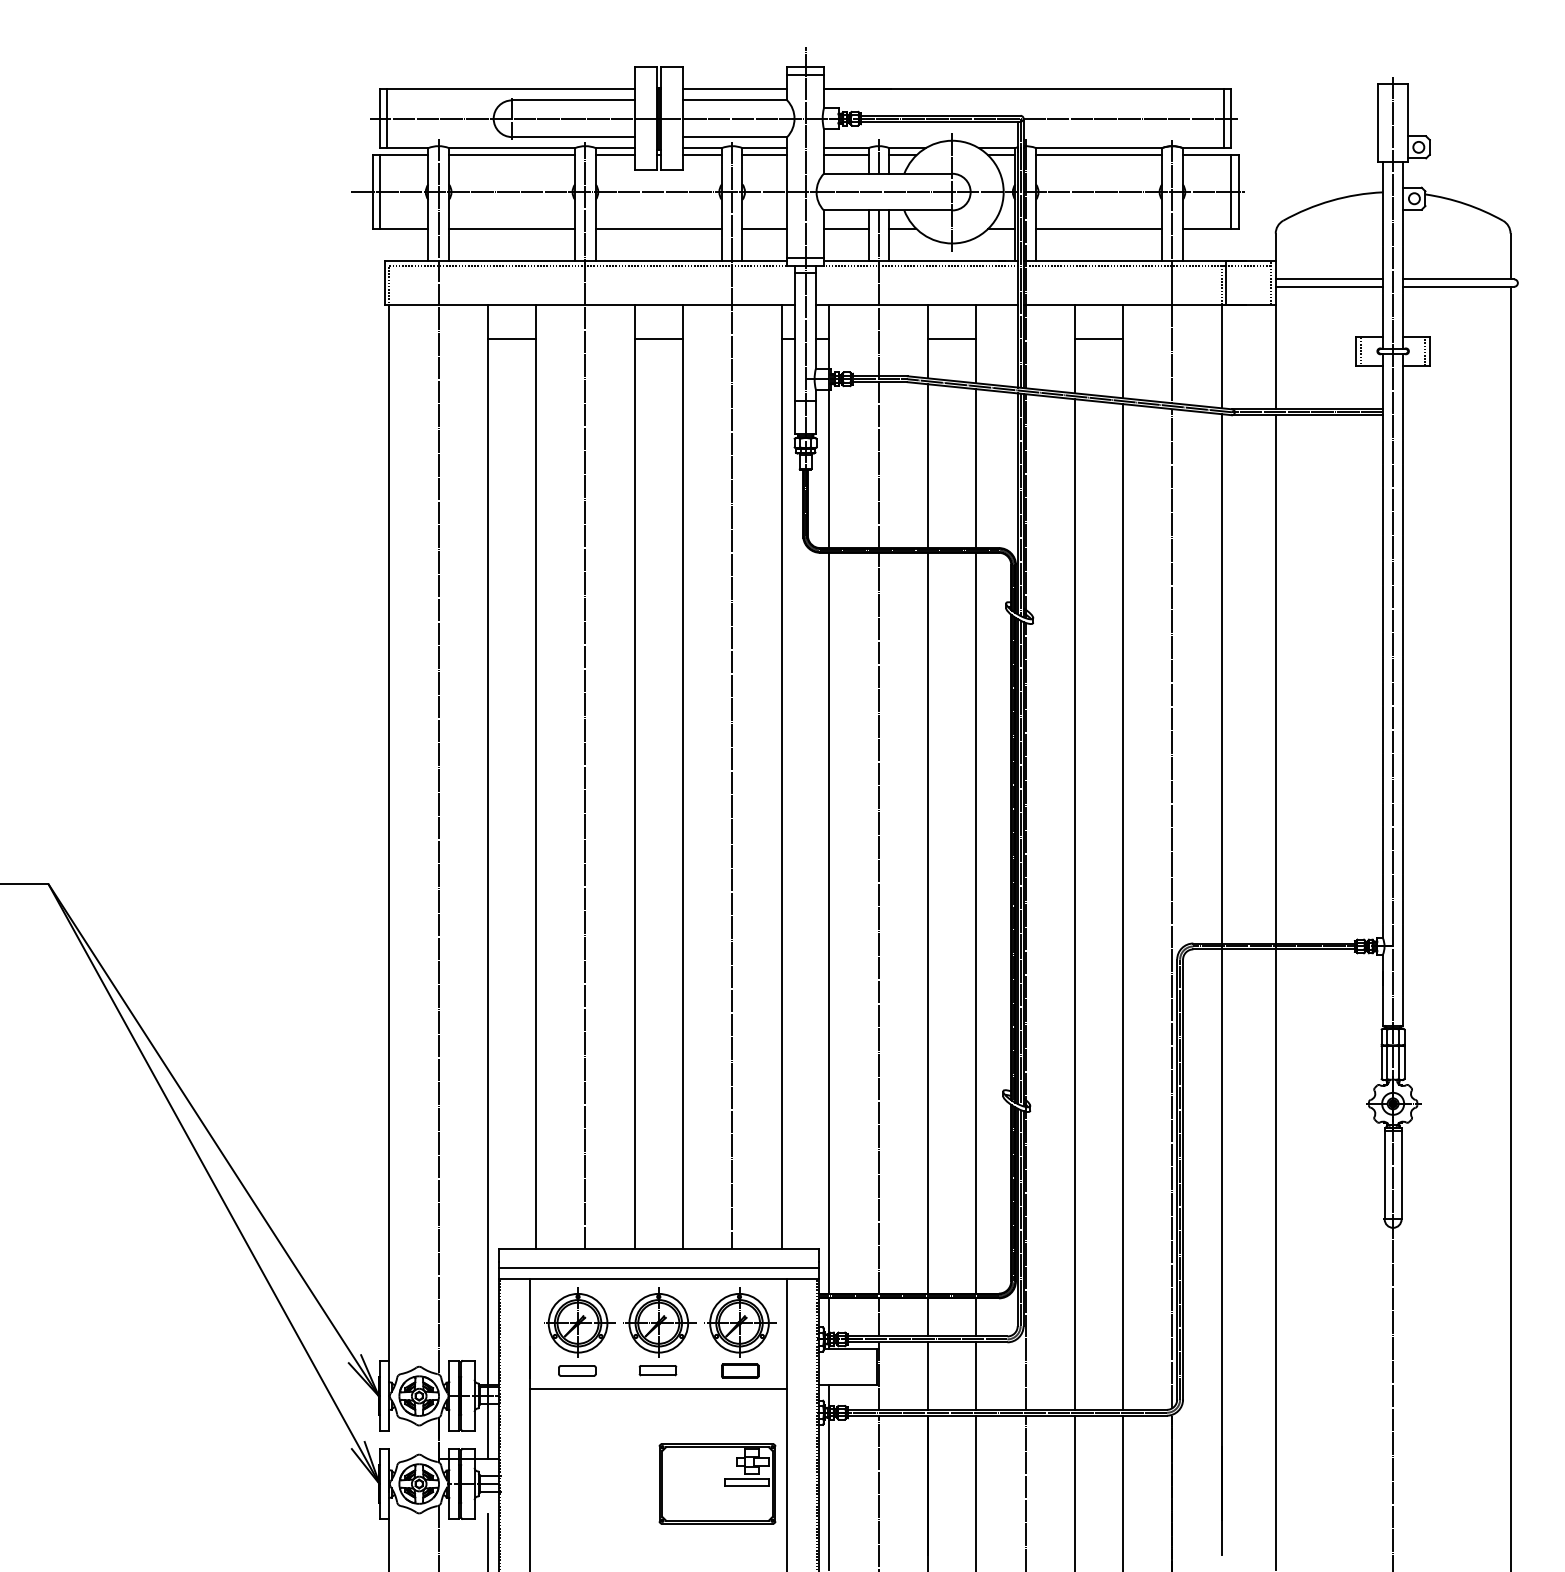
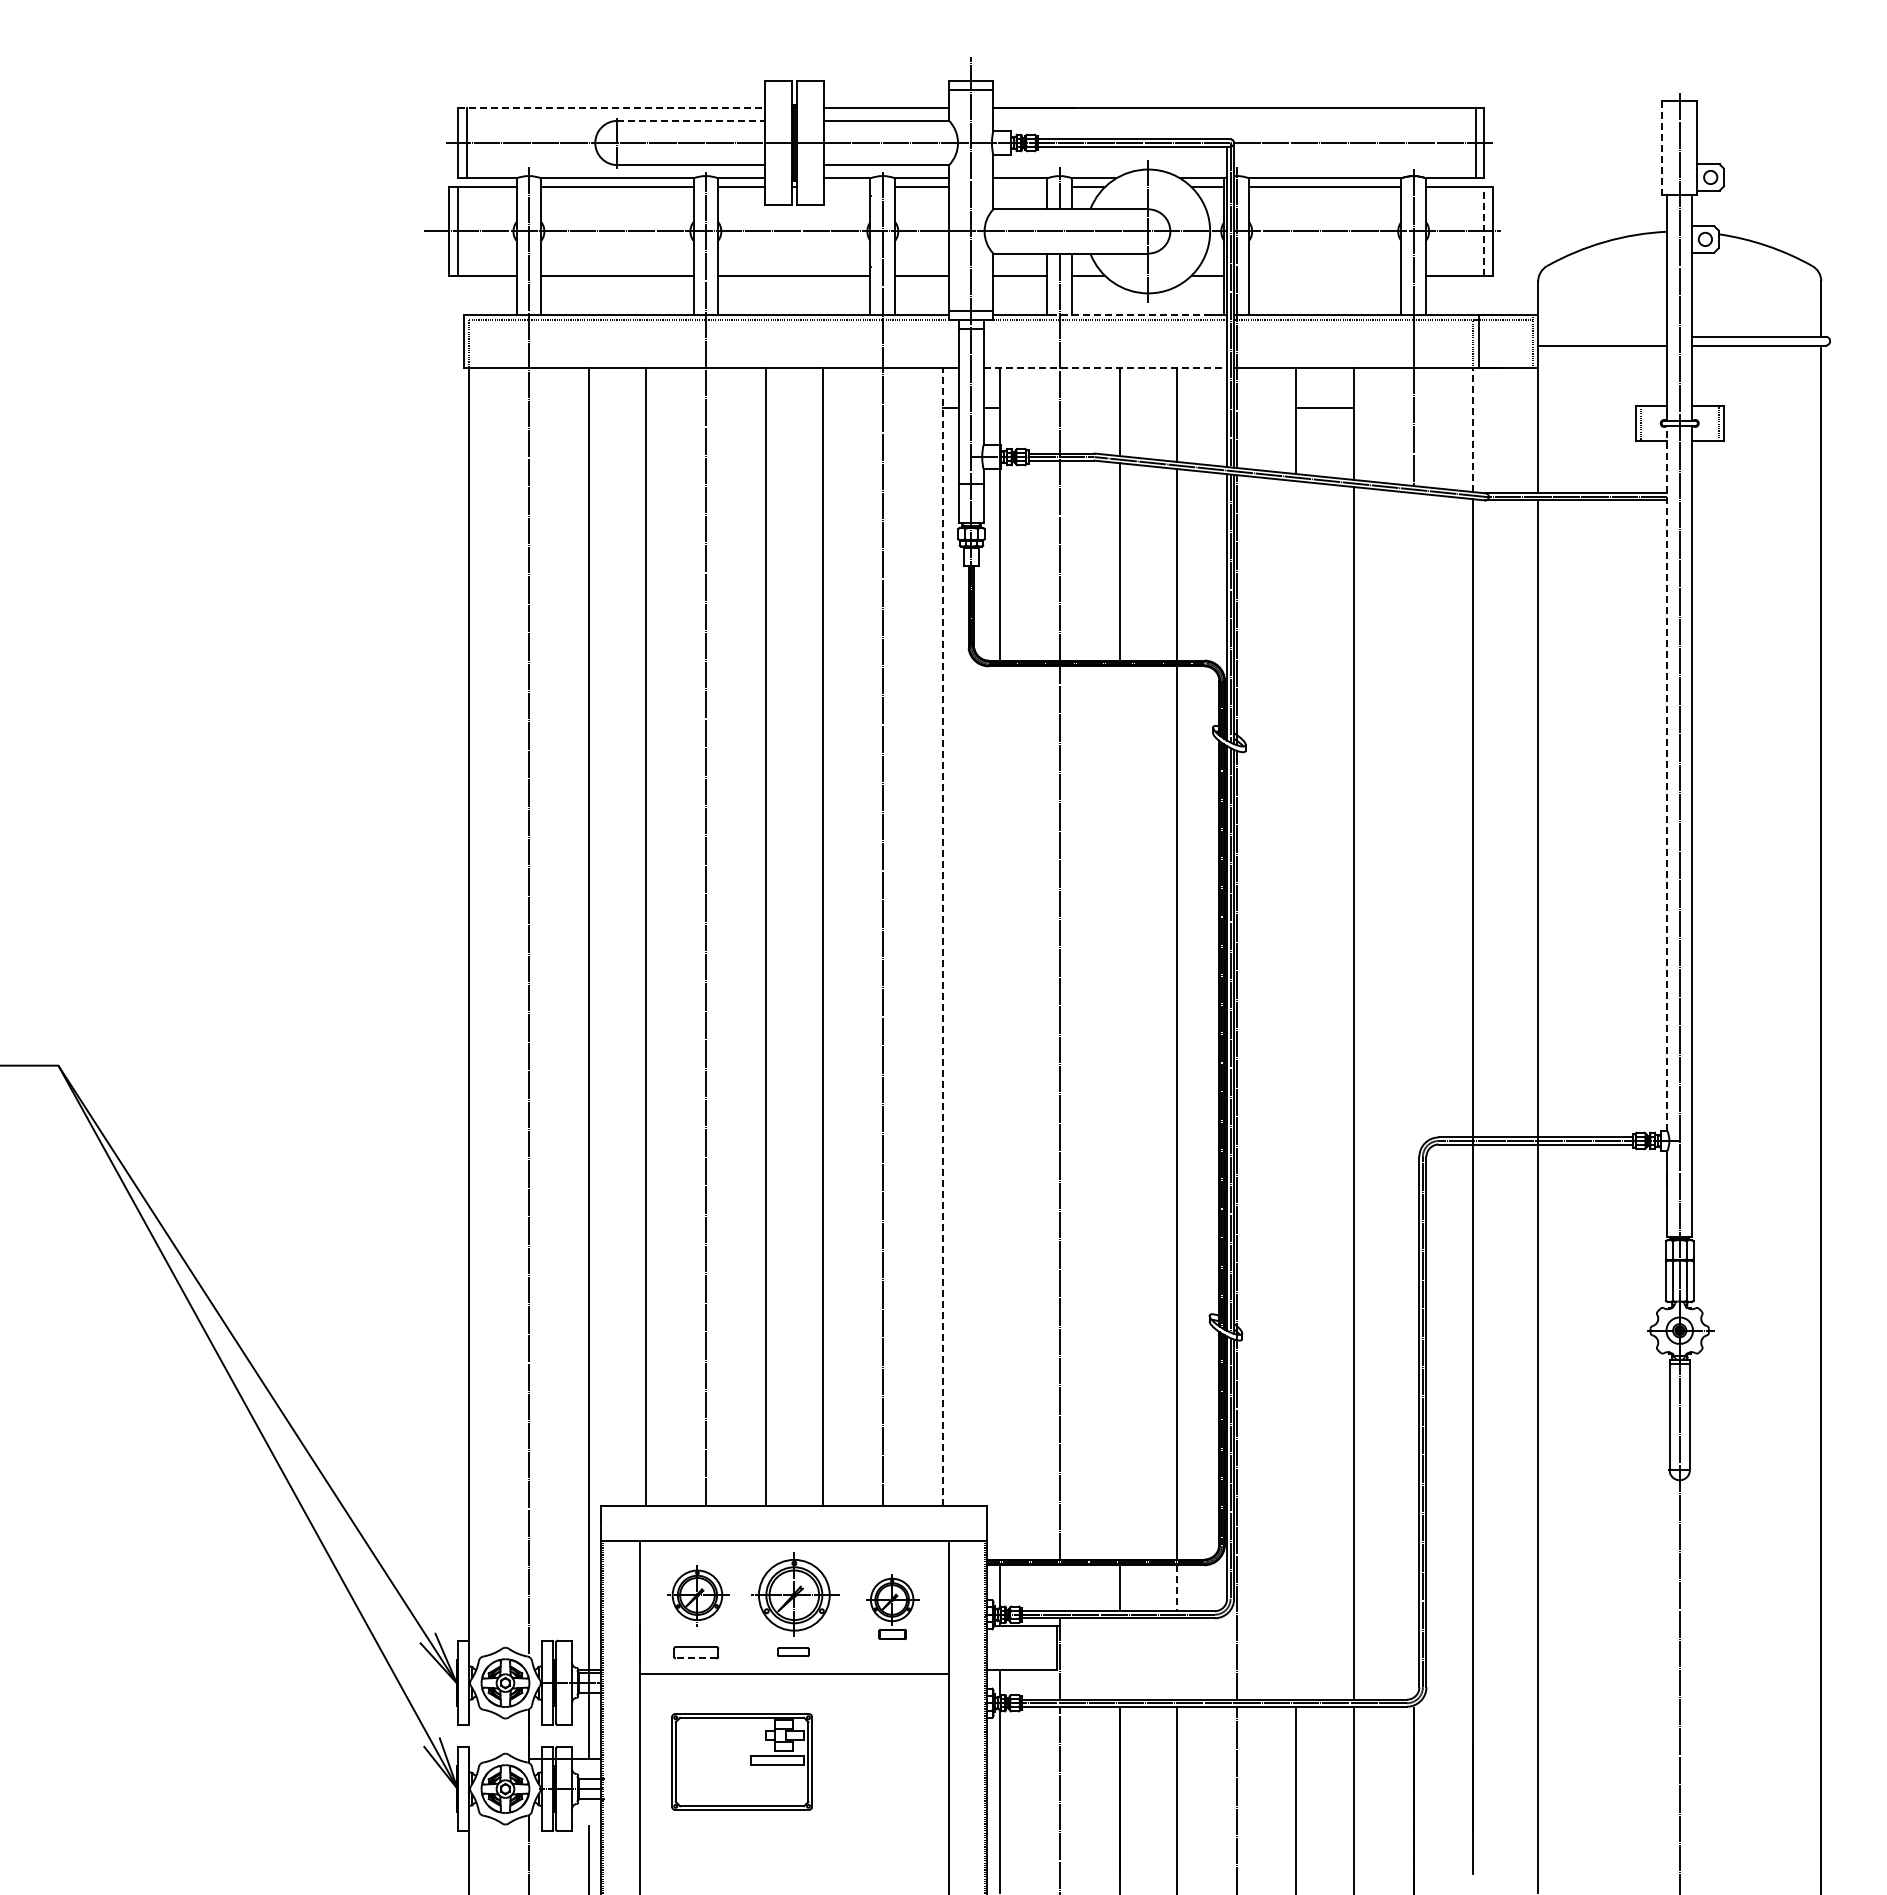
line: (507, 89) -> (611, 107), solid -> dashed
line: (573, 100) -> (691, 120), solid -> dashed
line: (1378, 123) -> (1662, 148), solid -> dashed
line: (702, 155) -> (846, 187), removed
line: (846, 155) -> (1020, 187), removed
line: (1231, 191) -> (1484, 230), solid -> dashed
line: (1099, 228) -> (1325, 275), removed
line: (938, 260) -> (1131, 314), solid -> dashed
line: (1329, 279) -> (1602, 336), removed
line: (916, 304) -> (1105, 367), solid -> dashed
line: (512, 338) -> (617, 408), removed
line: (658, 338) -> (794, 408), removed
line: (952, 338) -> (1148, 408), removed
line: (1222, 356) -> (1473, 429), solid -> dashed
line: (1382, 645) -> (1667, 777), solid -> dashed
line: (781, 776) -> (942, 936), solid -> dashed
line: (1075, 904) -> (1296, 1090), removed
line: (1172, 908) -> (1413, 1095), removed
line: (829, 922) -> (1000, 1112), removed
line: (928, 922) -> (1119, 1112), removed
line: (658, 1267) -> (794, 1528), removed
line: (878, 1317) -> (1059, 1588), removed
line: (976, 1317) -> (1177, 1588), solid -> dashed
part: (579, 1323) -> (698, 1595), size x0.7
part: (740, 1332) -> (892, 1606), size x0.6
part: (658, 1369) -> (793, 1651), size x0.7
line: (576, 1375) -> (695, 1658), solid -> dashed
line: (928, 1375) -> (1119, 1658), removed
line: (976, 1375) -> (1177, 1658), removed
part: (716, 1483) -> (741, 1761), moved

